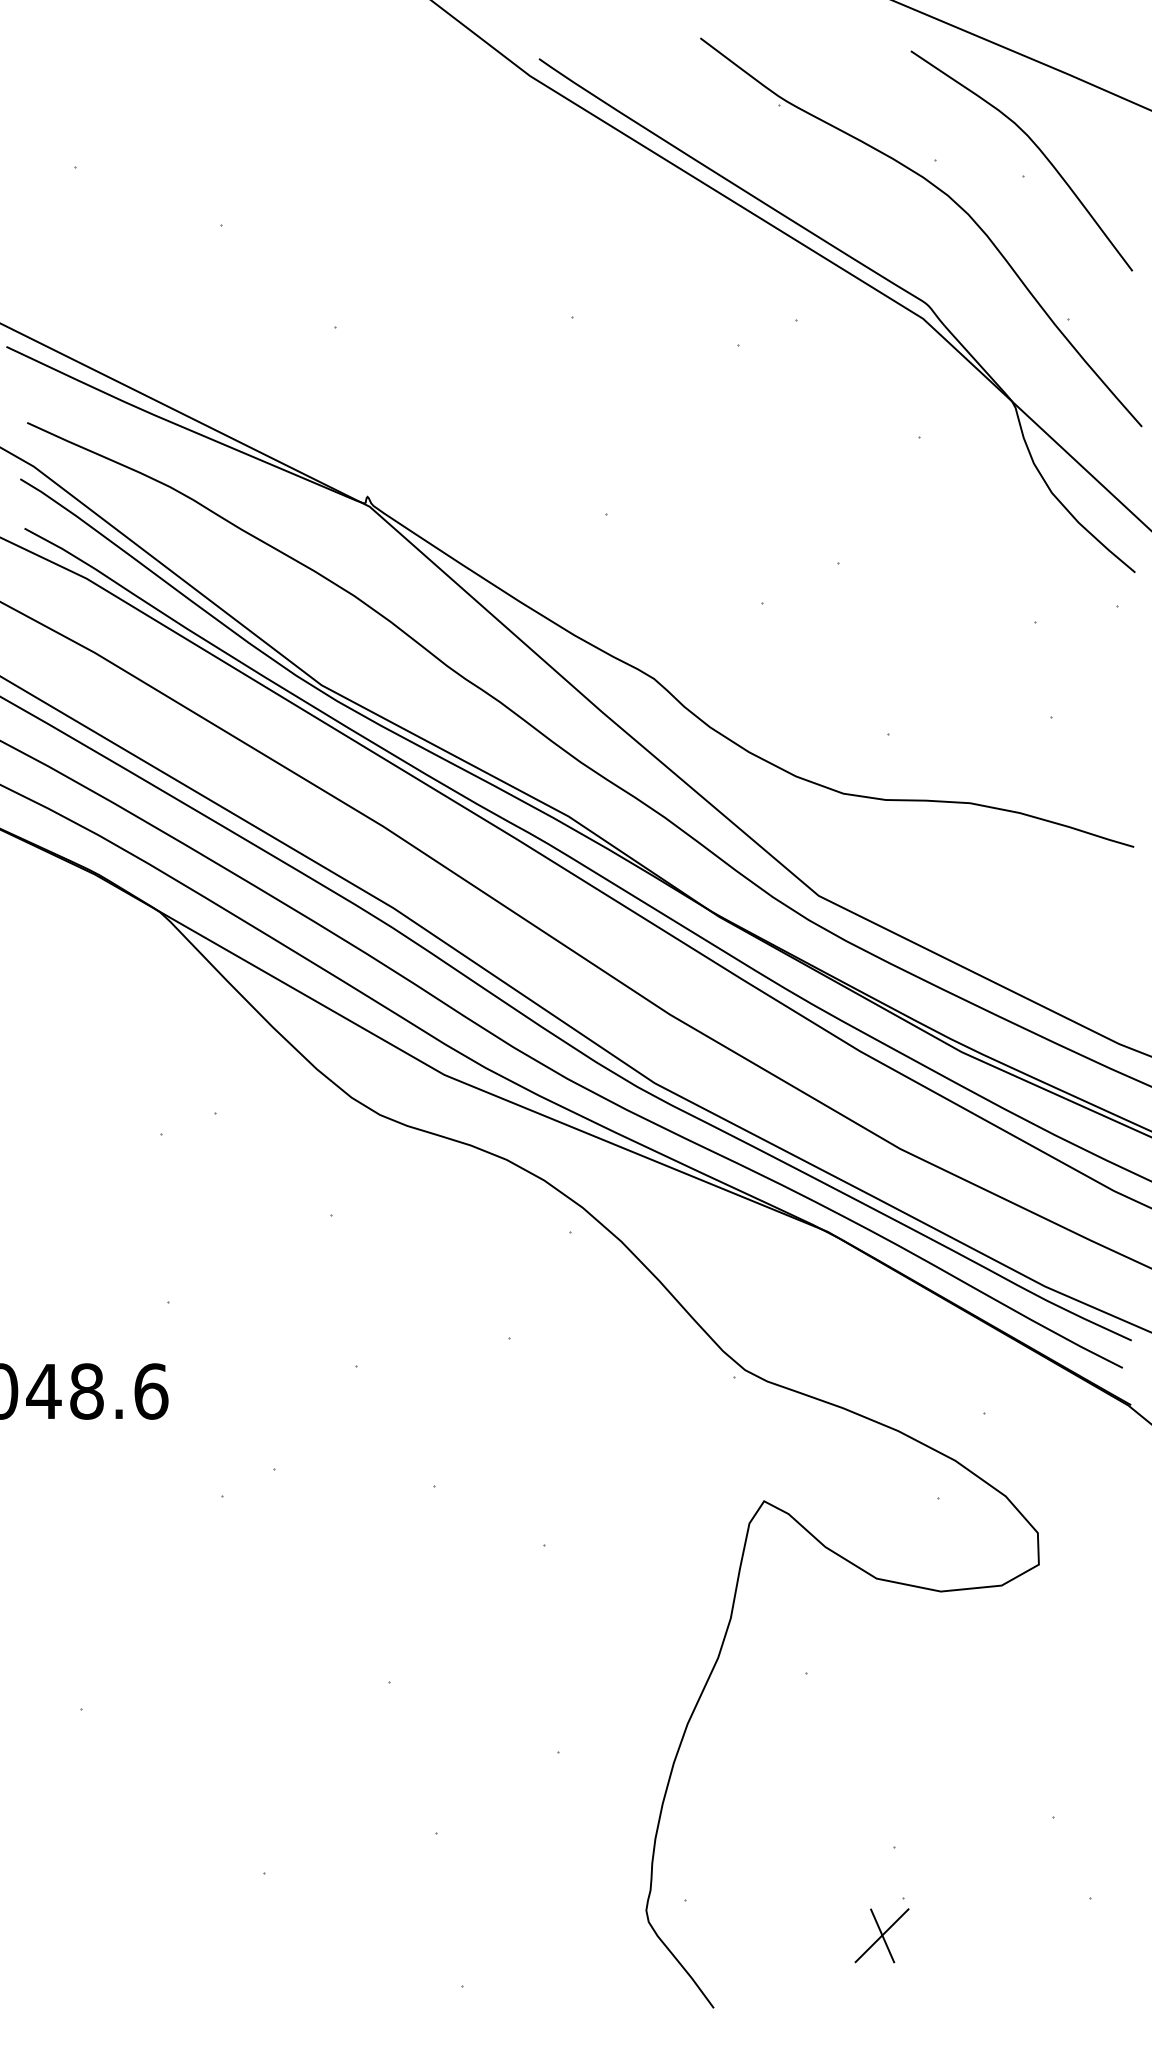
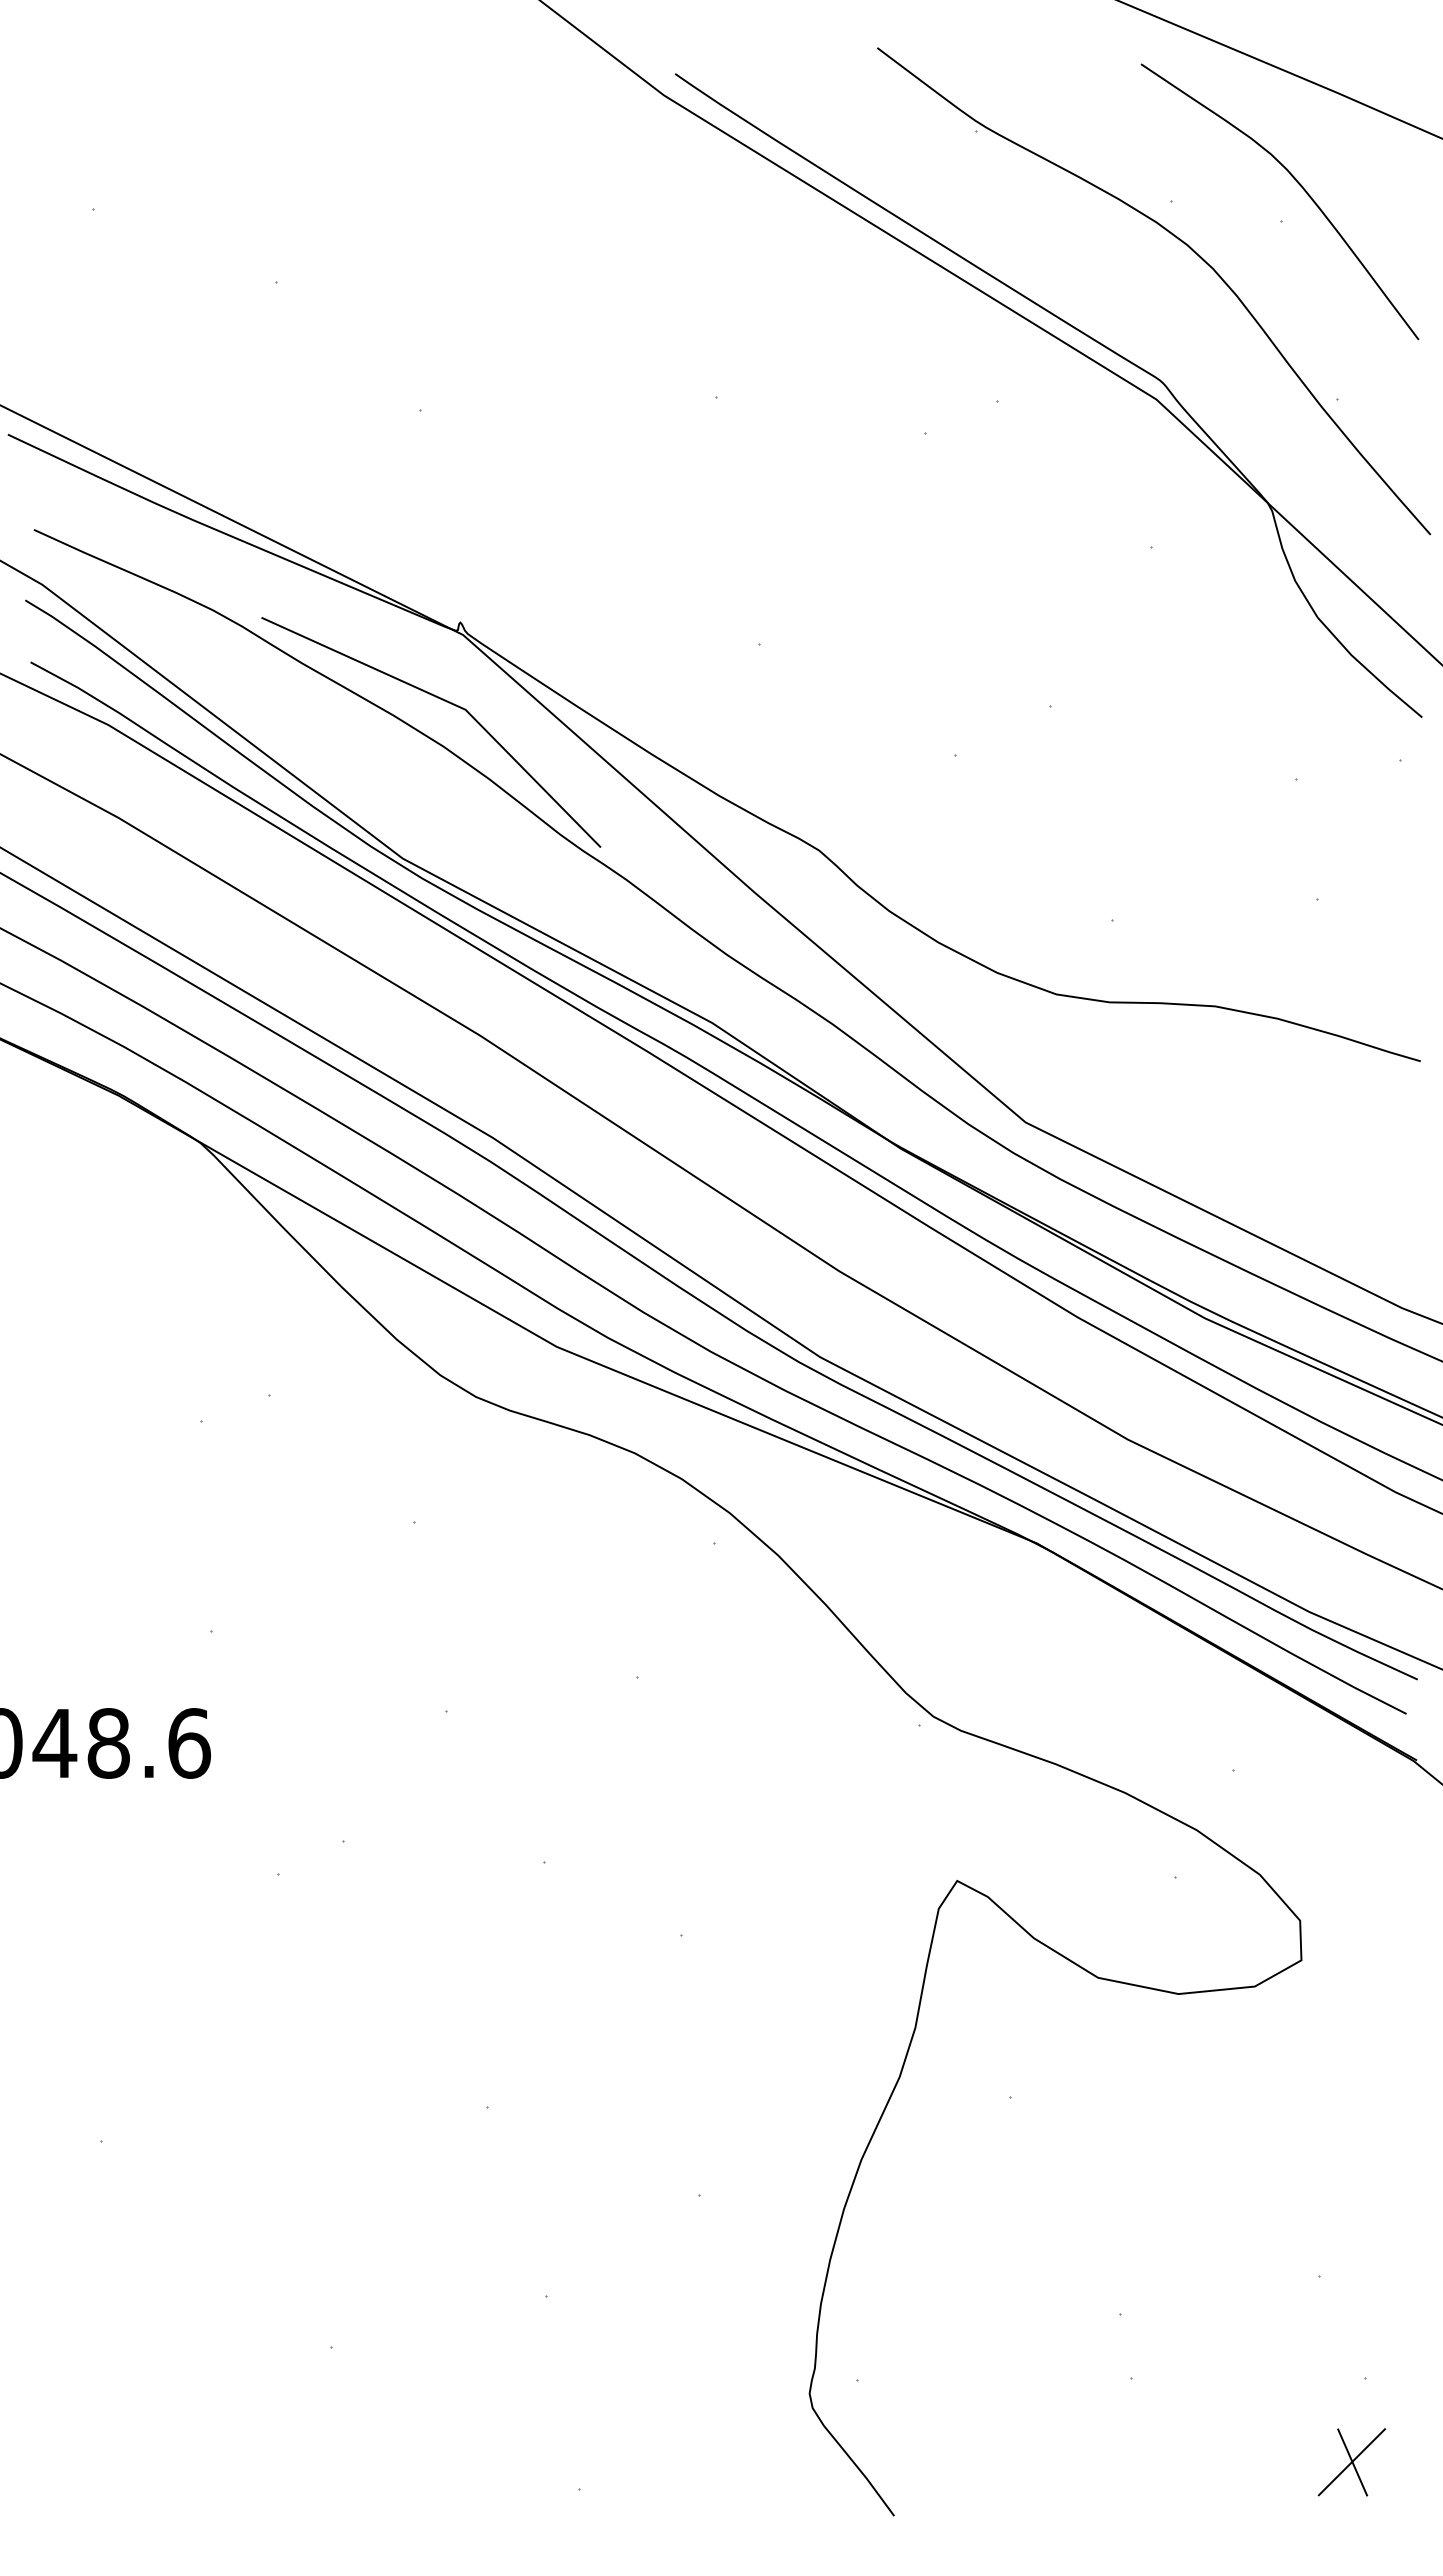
line: (356, 560) -> (446, 702), added
part: (881, 1935) -> (1351, 2462), moved

